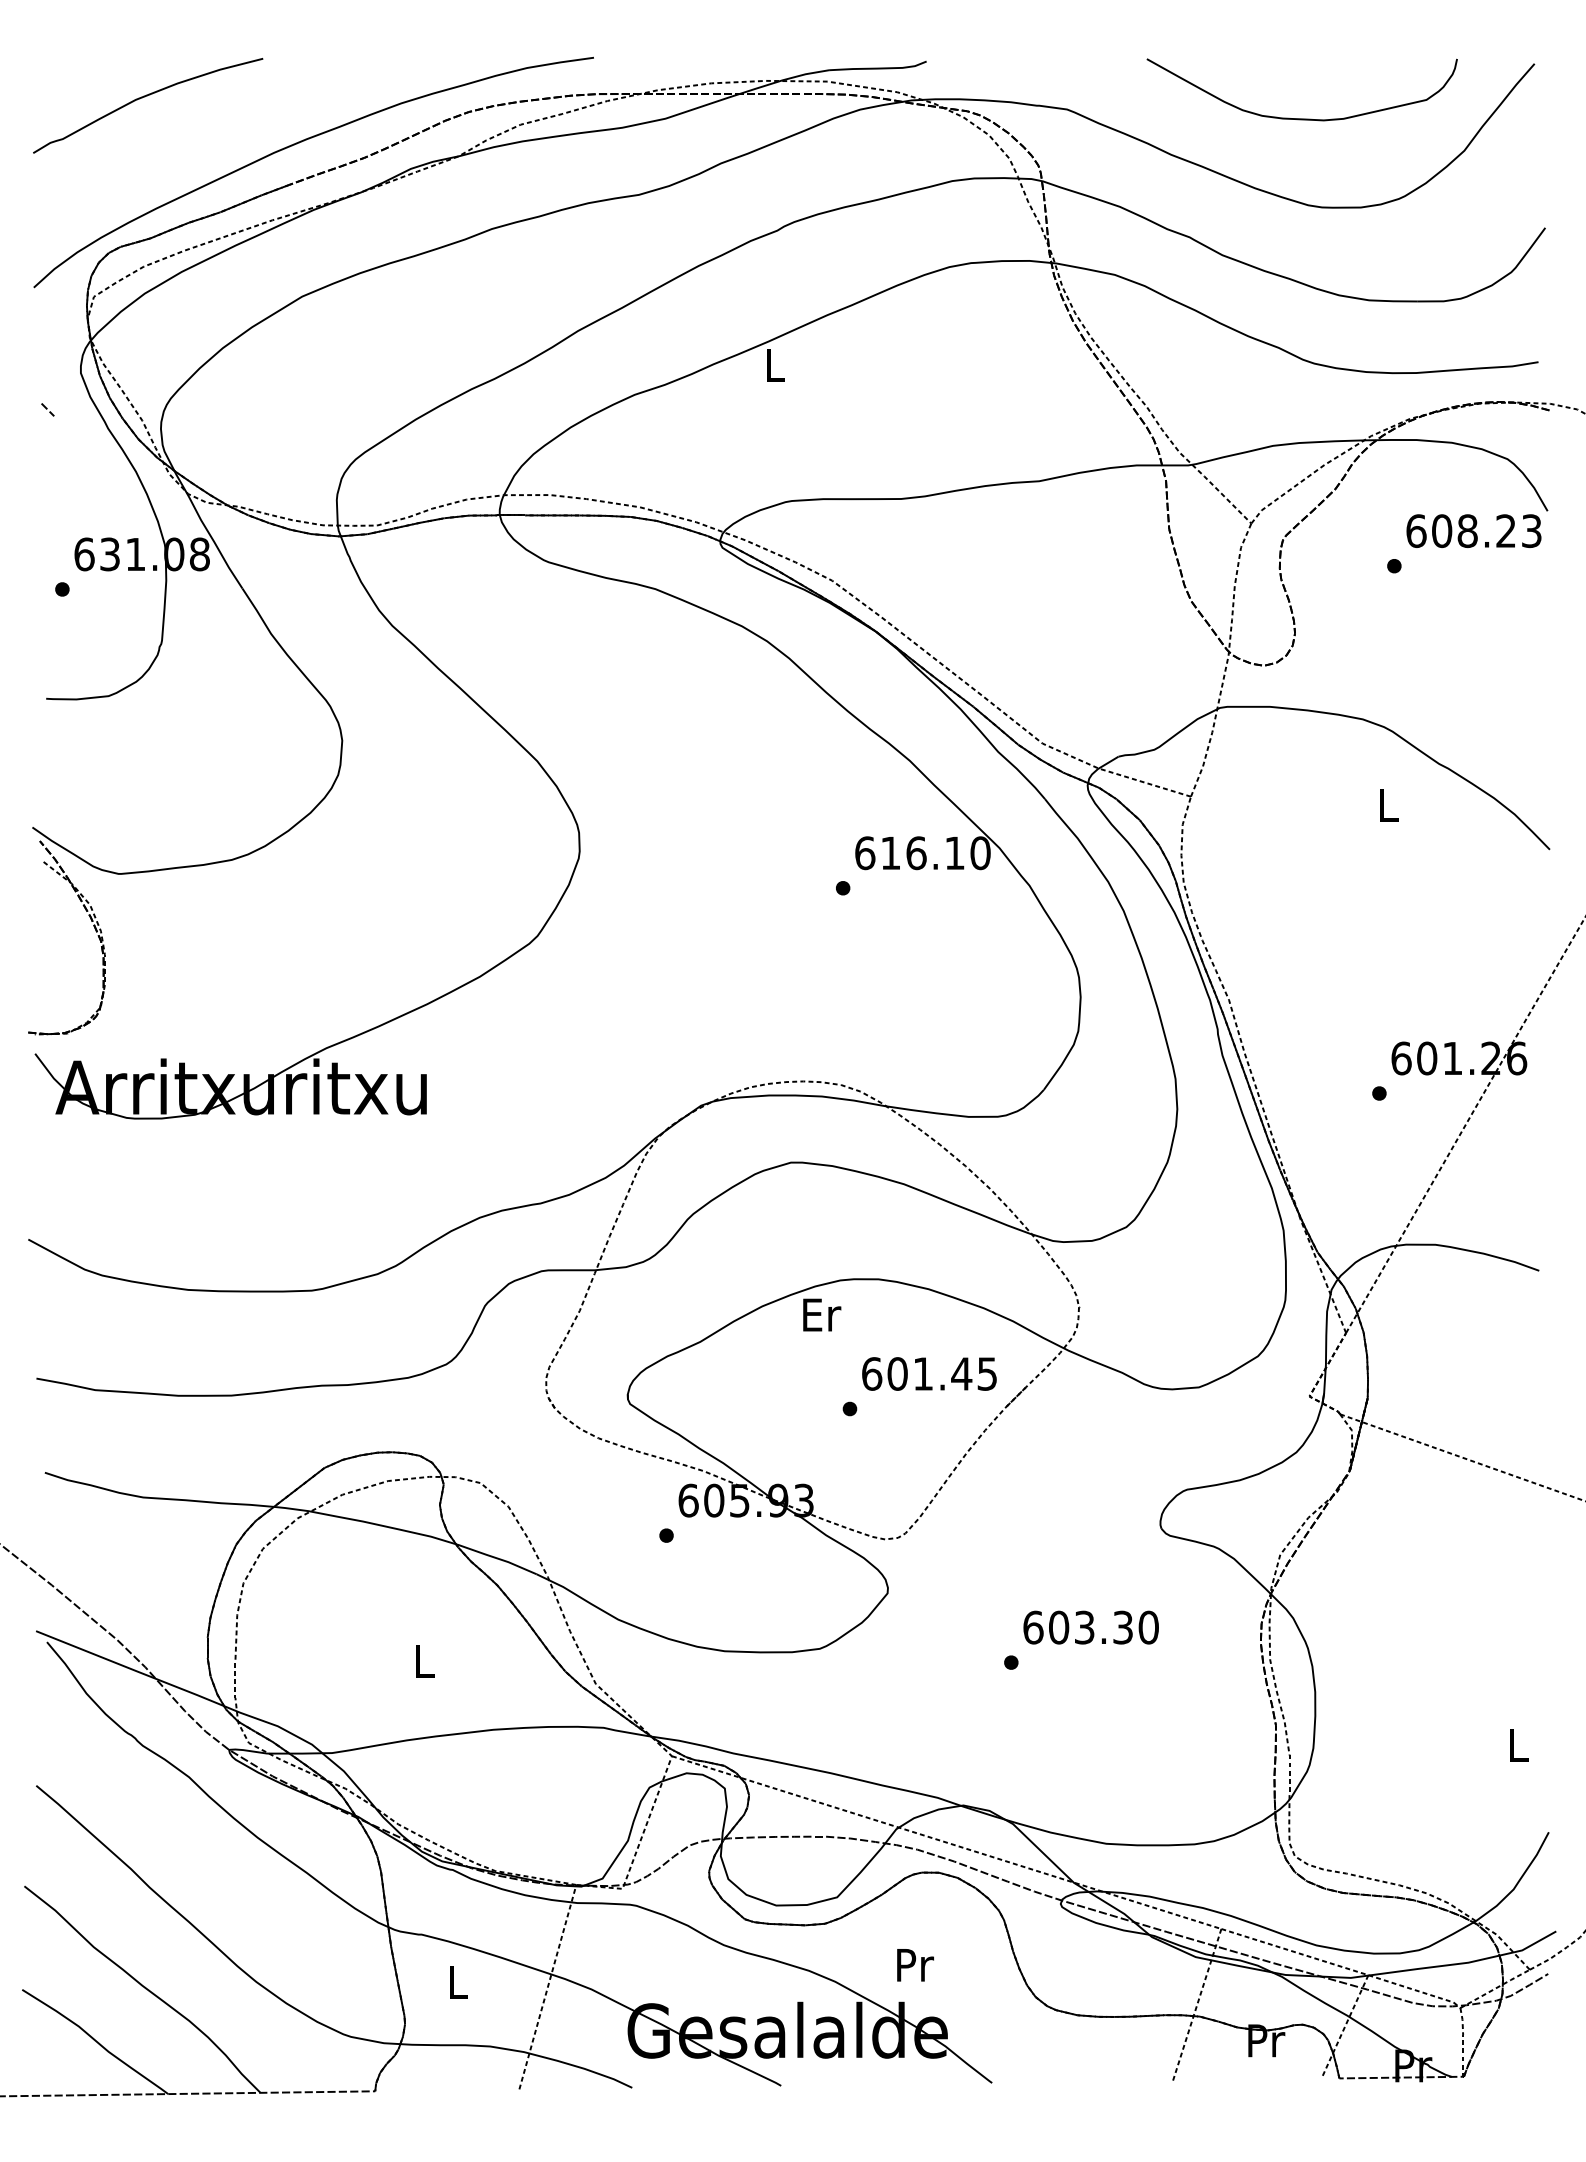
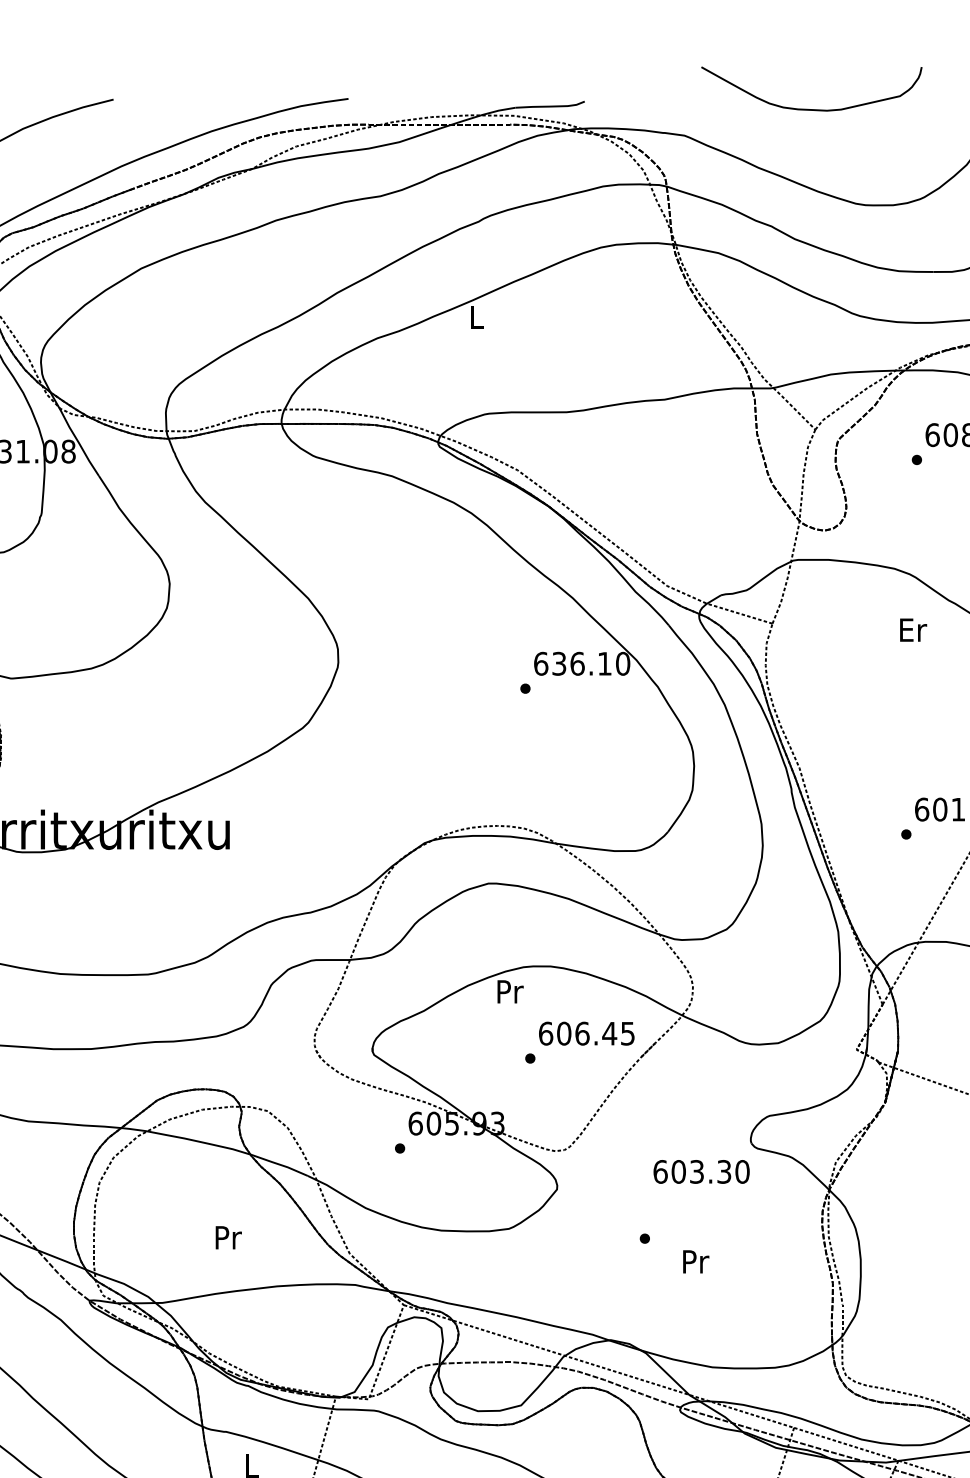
curve: (1301, 118) -> (811, 109), moved
text: (1389, 805) -> (913, 629), L -> Er
text: (890, 853) -> (559, 664), 616.10 -> 636.10
text: (822, 1314) -> (510, 991), Er -> Pr
text: (923, 1373) -> (582, 1033), 601.45 -> 606.45
text: (1090, 1627) -> (701, 1171), moved
text: (425, 1661) -> (228, 1237), L -> Pr
text: (915, 1965) -> (696, 1262), moved

